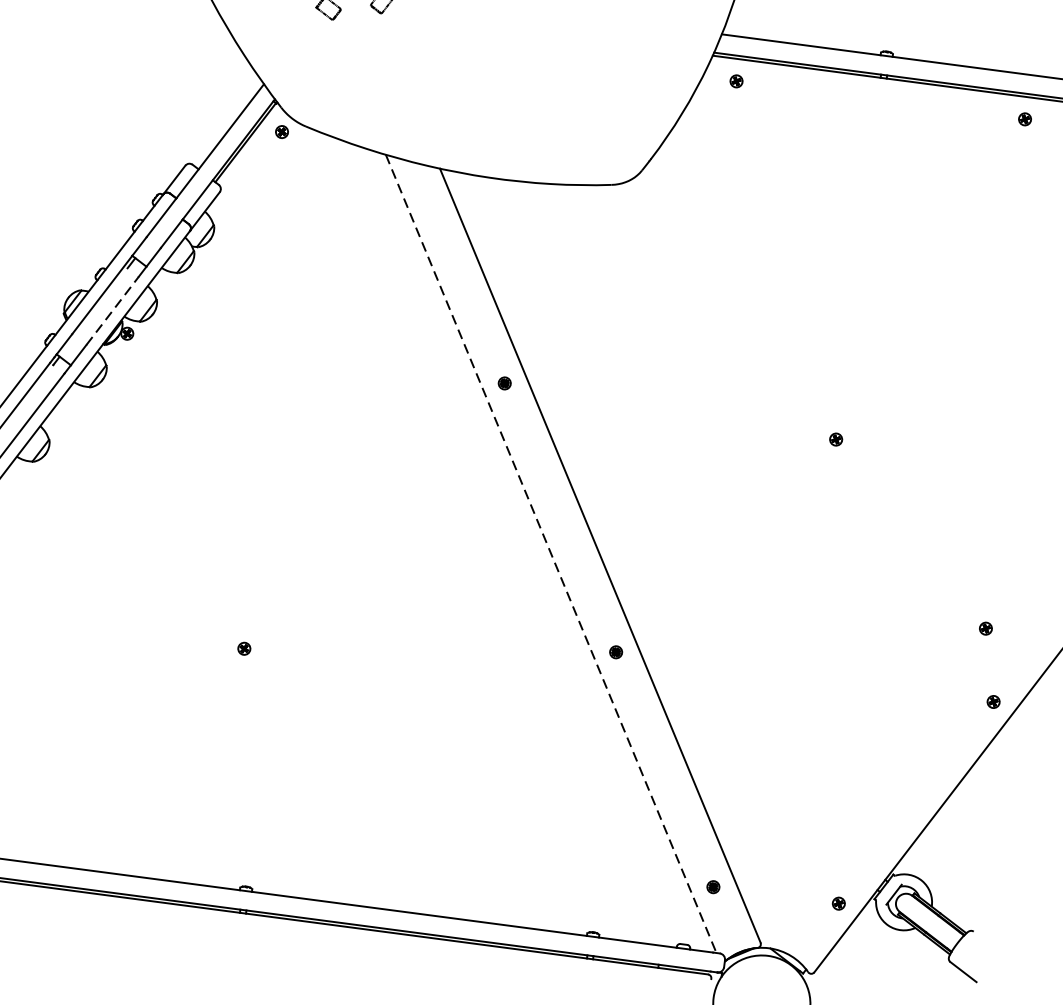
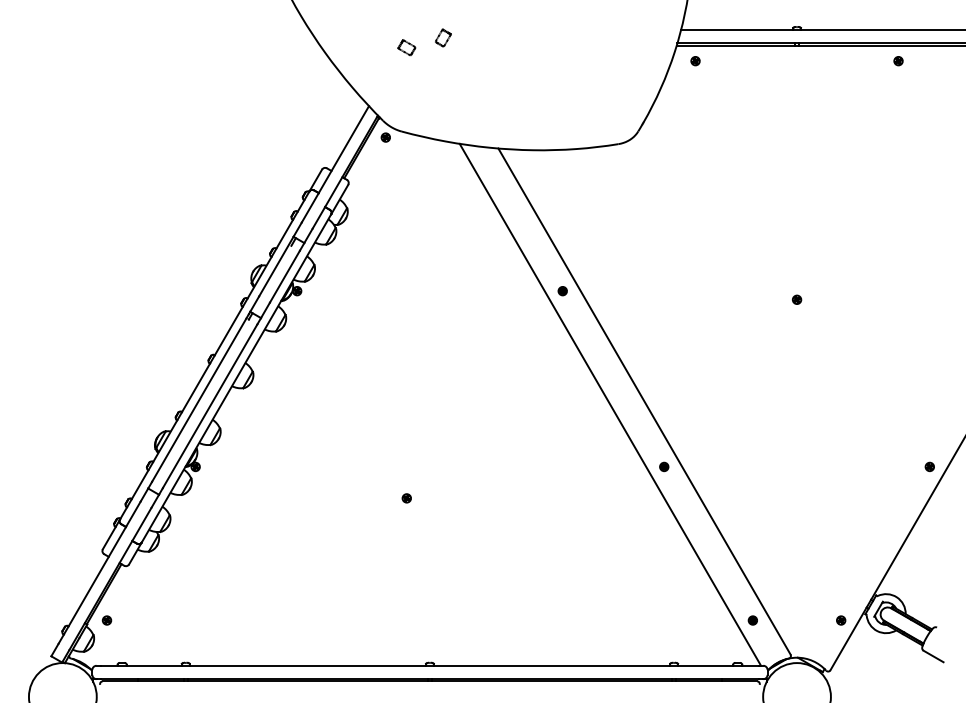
line: (112, 310) -> (284, 276), dashed -> solid
line: (551, 554) -> (610, 405), dashed -> solid
part: (985, 627) -> (917, 416), removed

